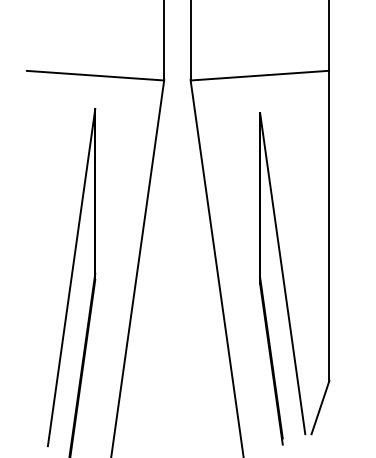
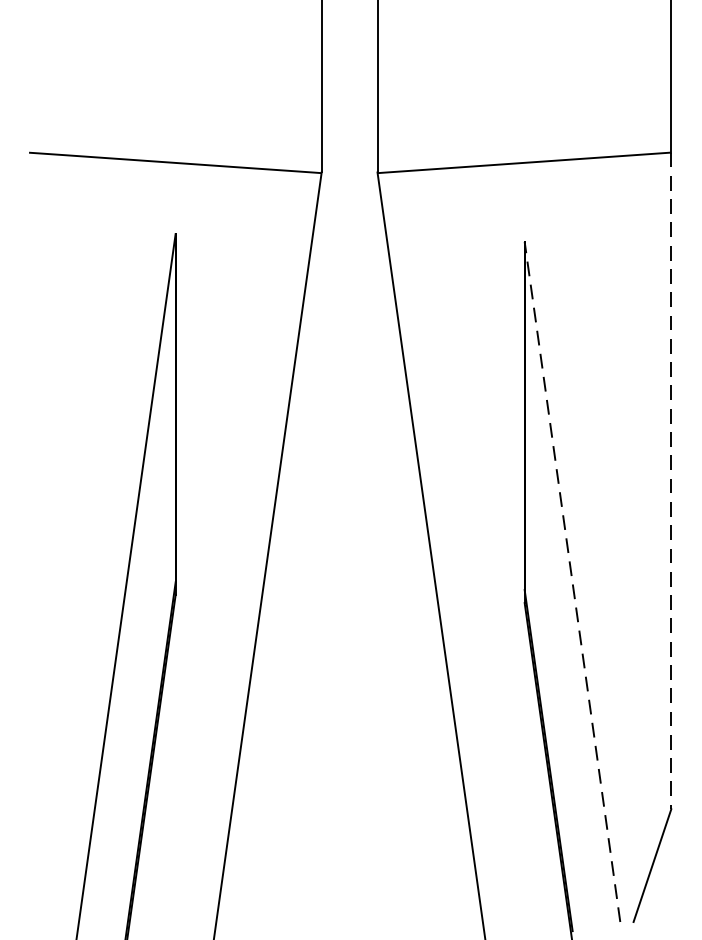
line: (329, 226) -> (671, 482), solid -> dashed
line: (282, 273) -> (572, 581), solid -> dashed

